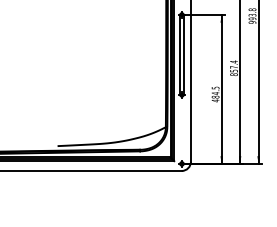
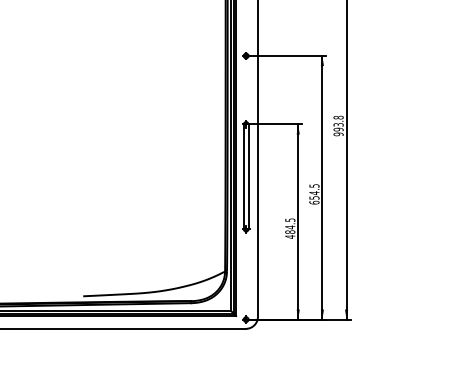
text: (234, 68) -> (314, 194), 857.4 -> 654.5

